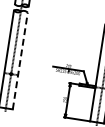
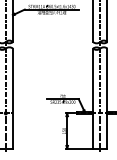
line: (19, 60) -> (12, 98), dashed -> solid

